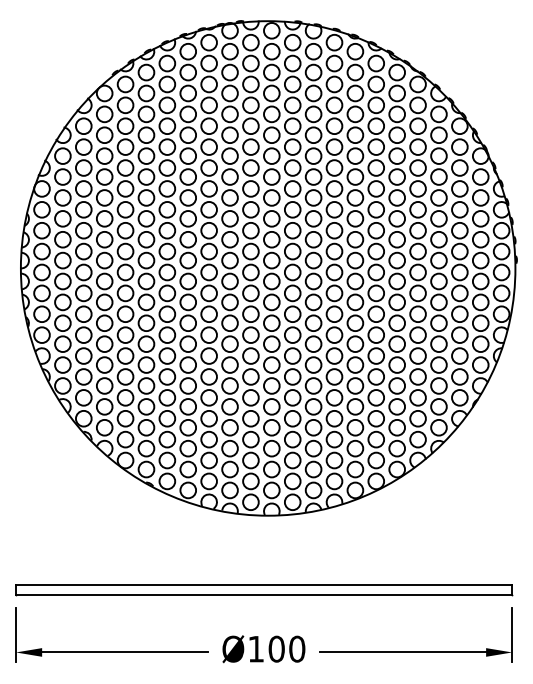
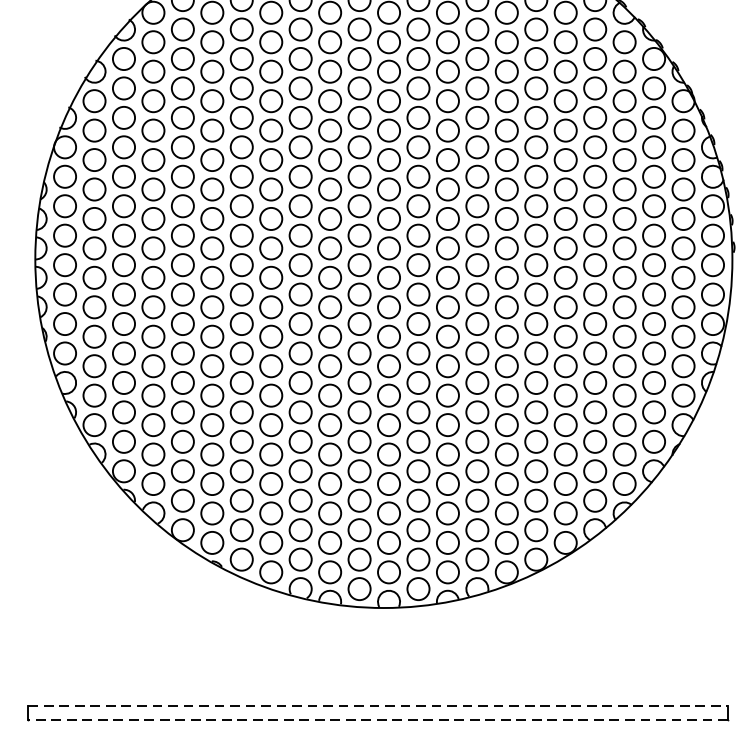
line: (264, 585) -> (378, 706), solid -> dashed
line: (263, 595) -> (377, 720), solid -> dashed

